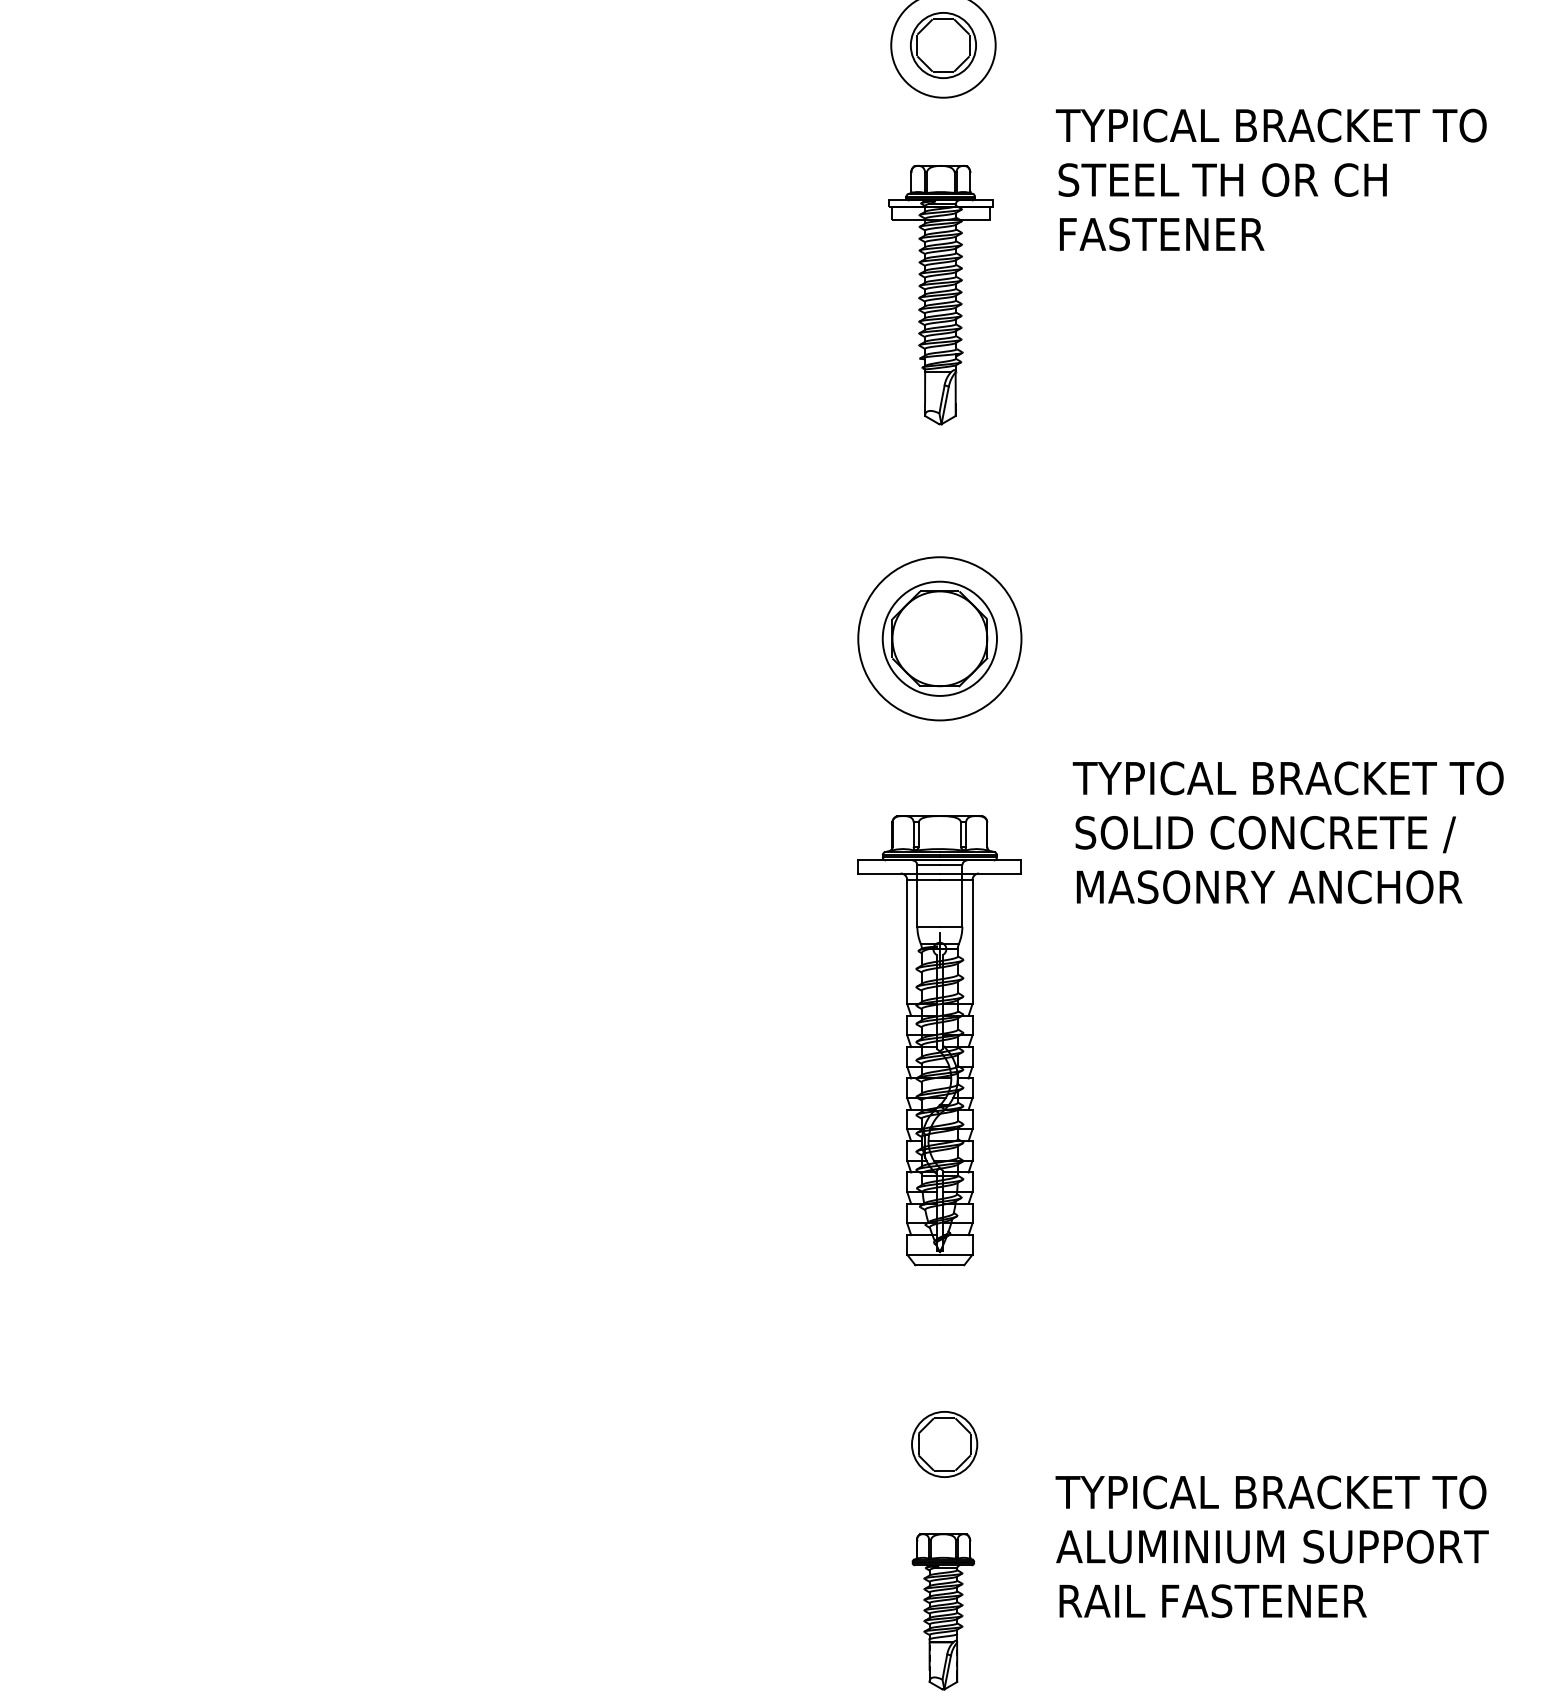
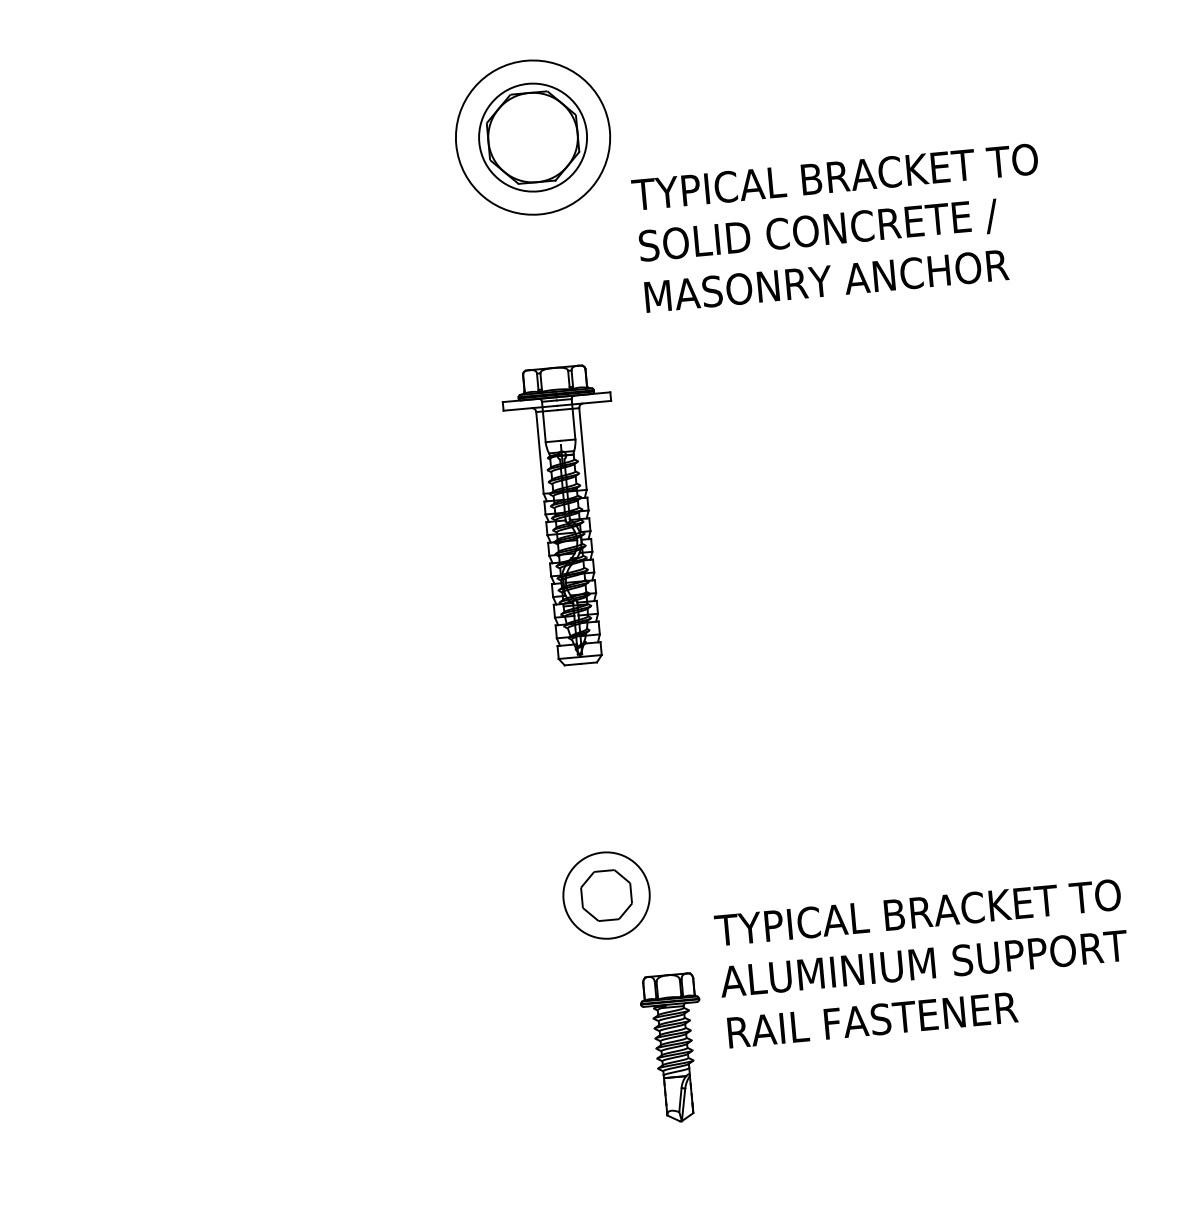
text: (1287, 832) -> (838, 228), moved
part: (939, 1040) -> (567, 515), size x0.7
circle: (944, 1444) -> (606, 895), size x1.4
part: (943, 1611) -> (674, 1047), moved

